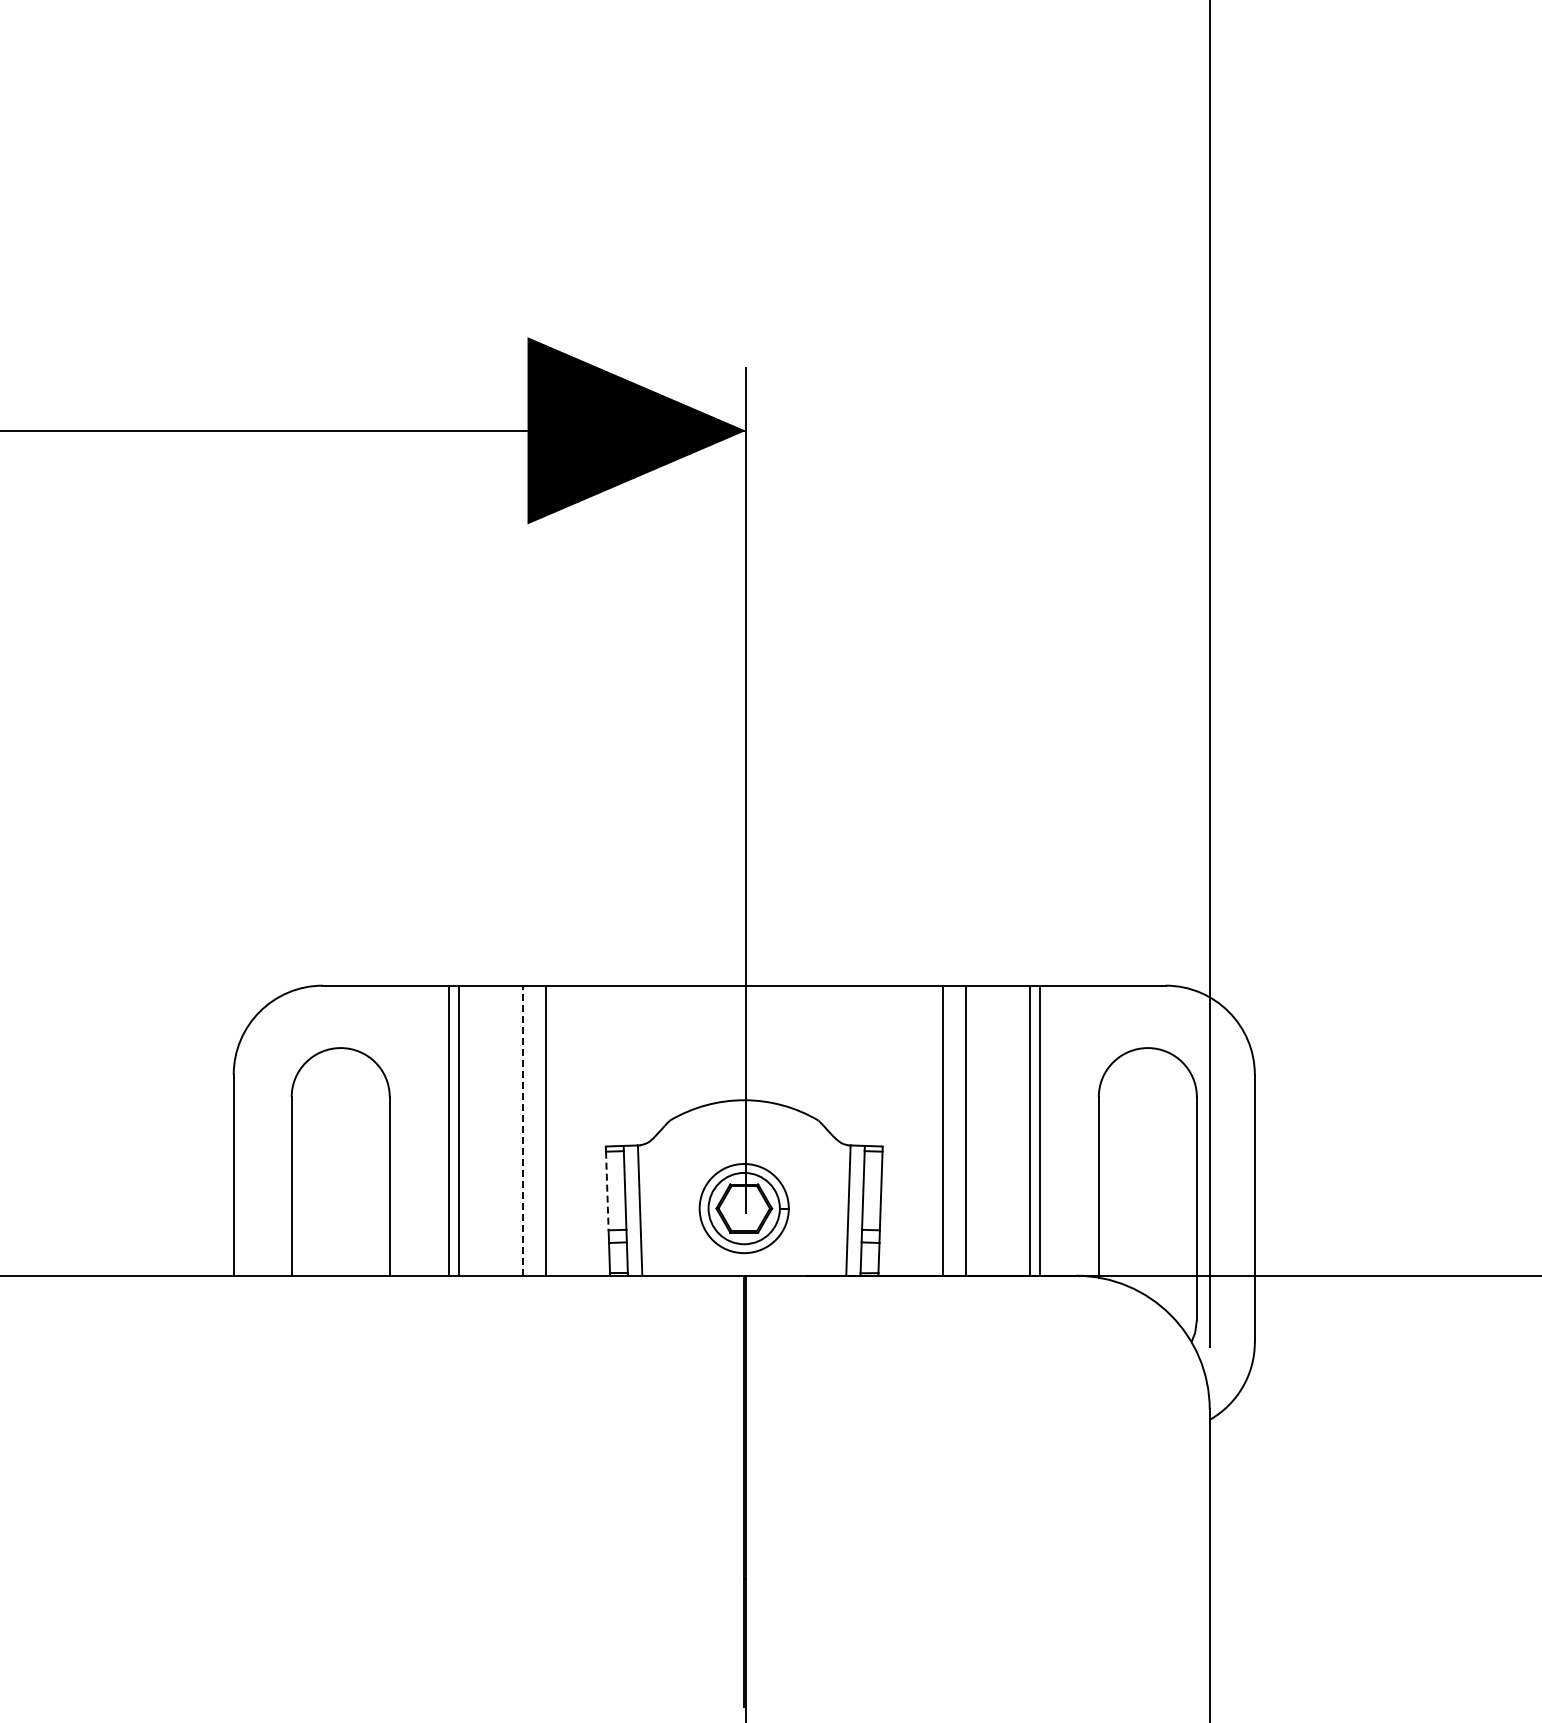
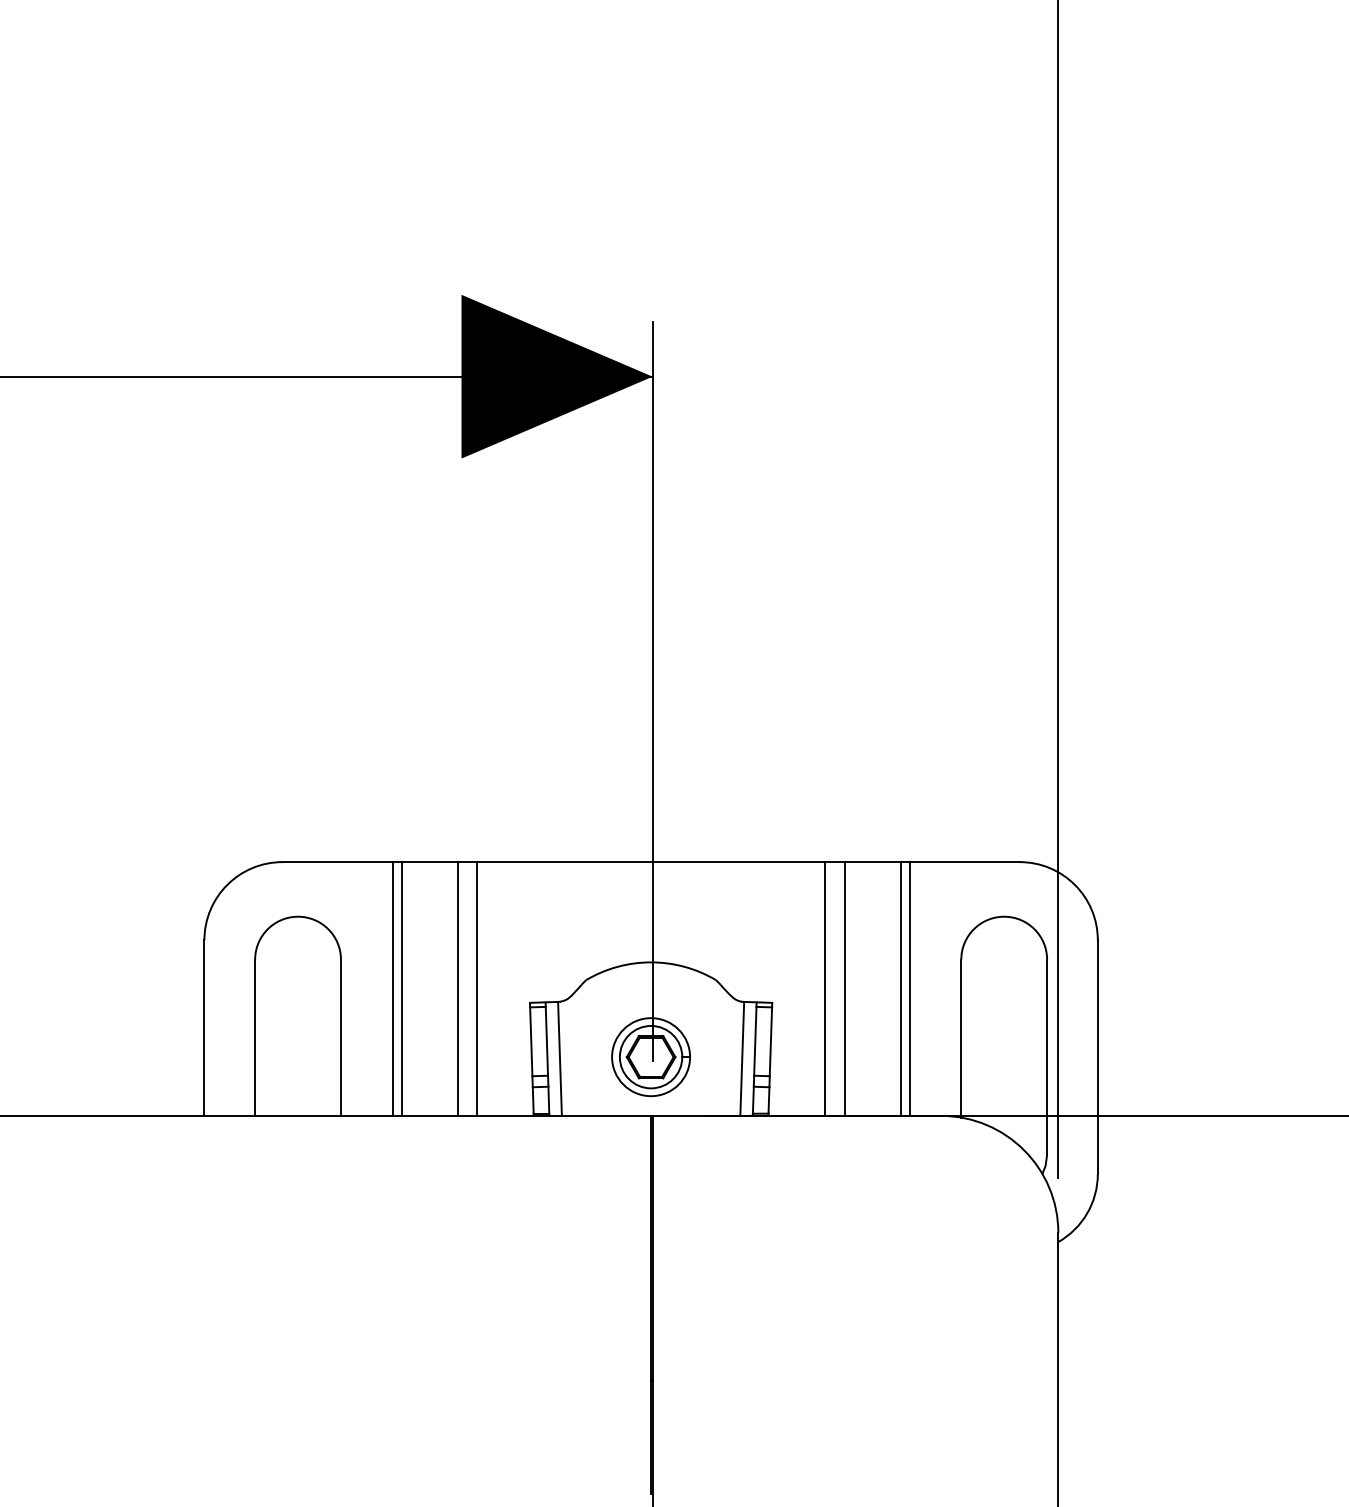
line: (523, 1130) -> (457, 988), dashed -> solid
line: (607, 1191) -> (531, 1042), dashed -> solid

